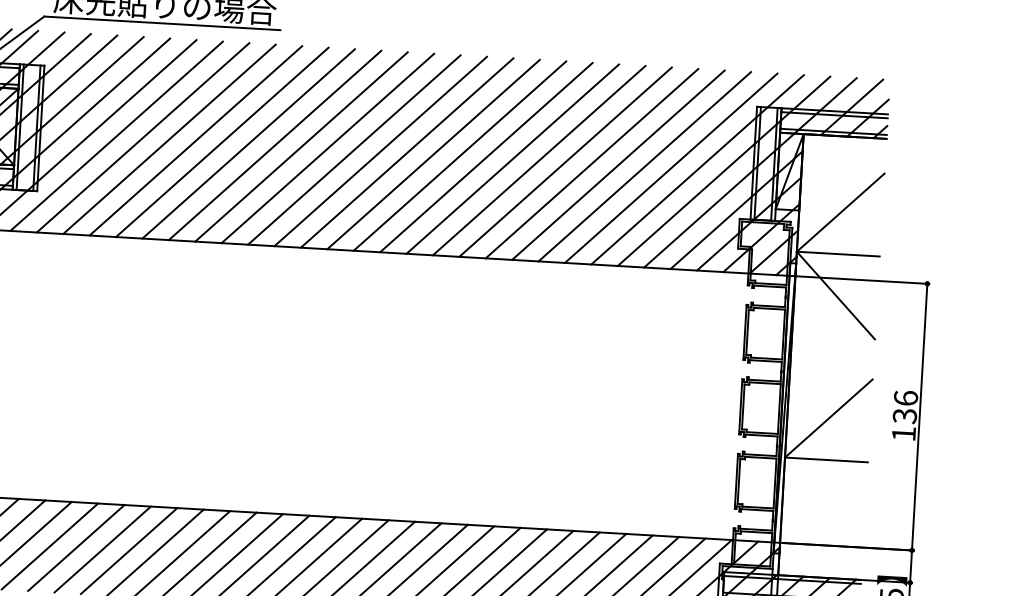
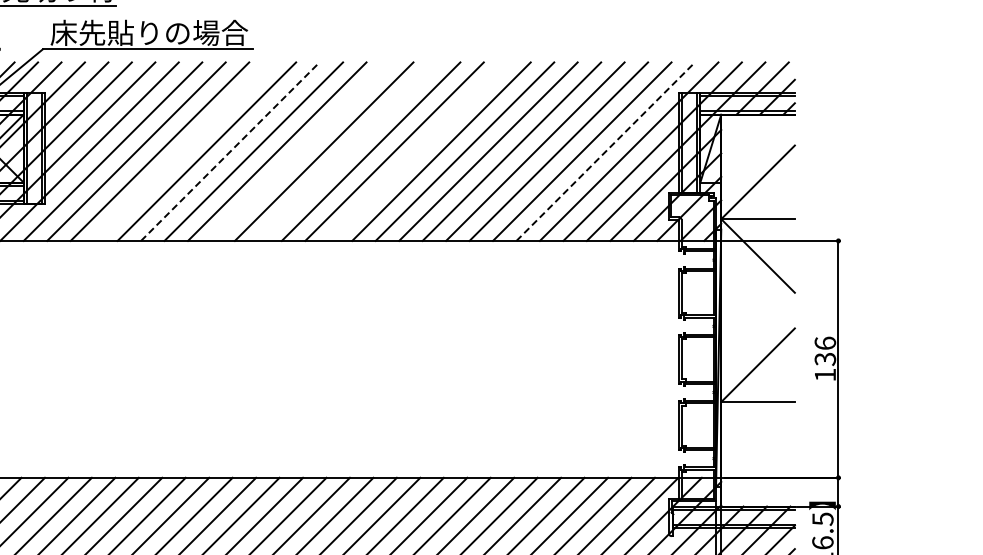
line: (195, 140) -> (183, 151), removed
line: (248, 143) -> (230, 151), solid -> dashed
line: (327, 148) -> (300, 151), removed
line: (380, 151) -> (347, 151), removed
line: (459, 155) -> (417, 151), removed
line: (672, 168) -> (606, 151), solid -> dashed

